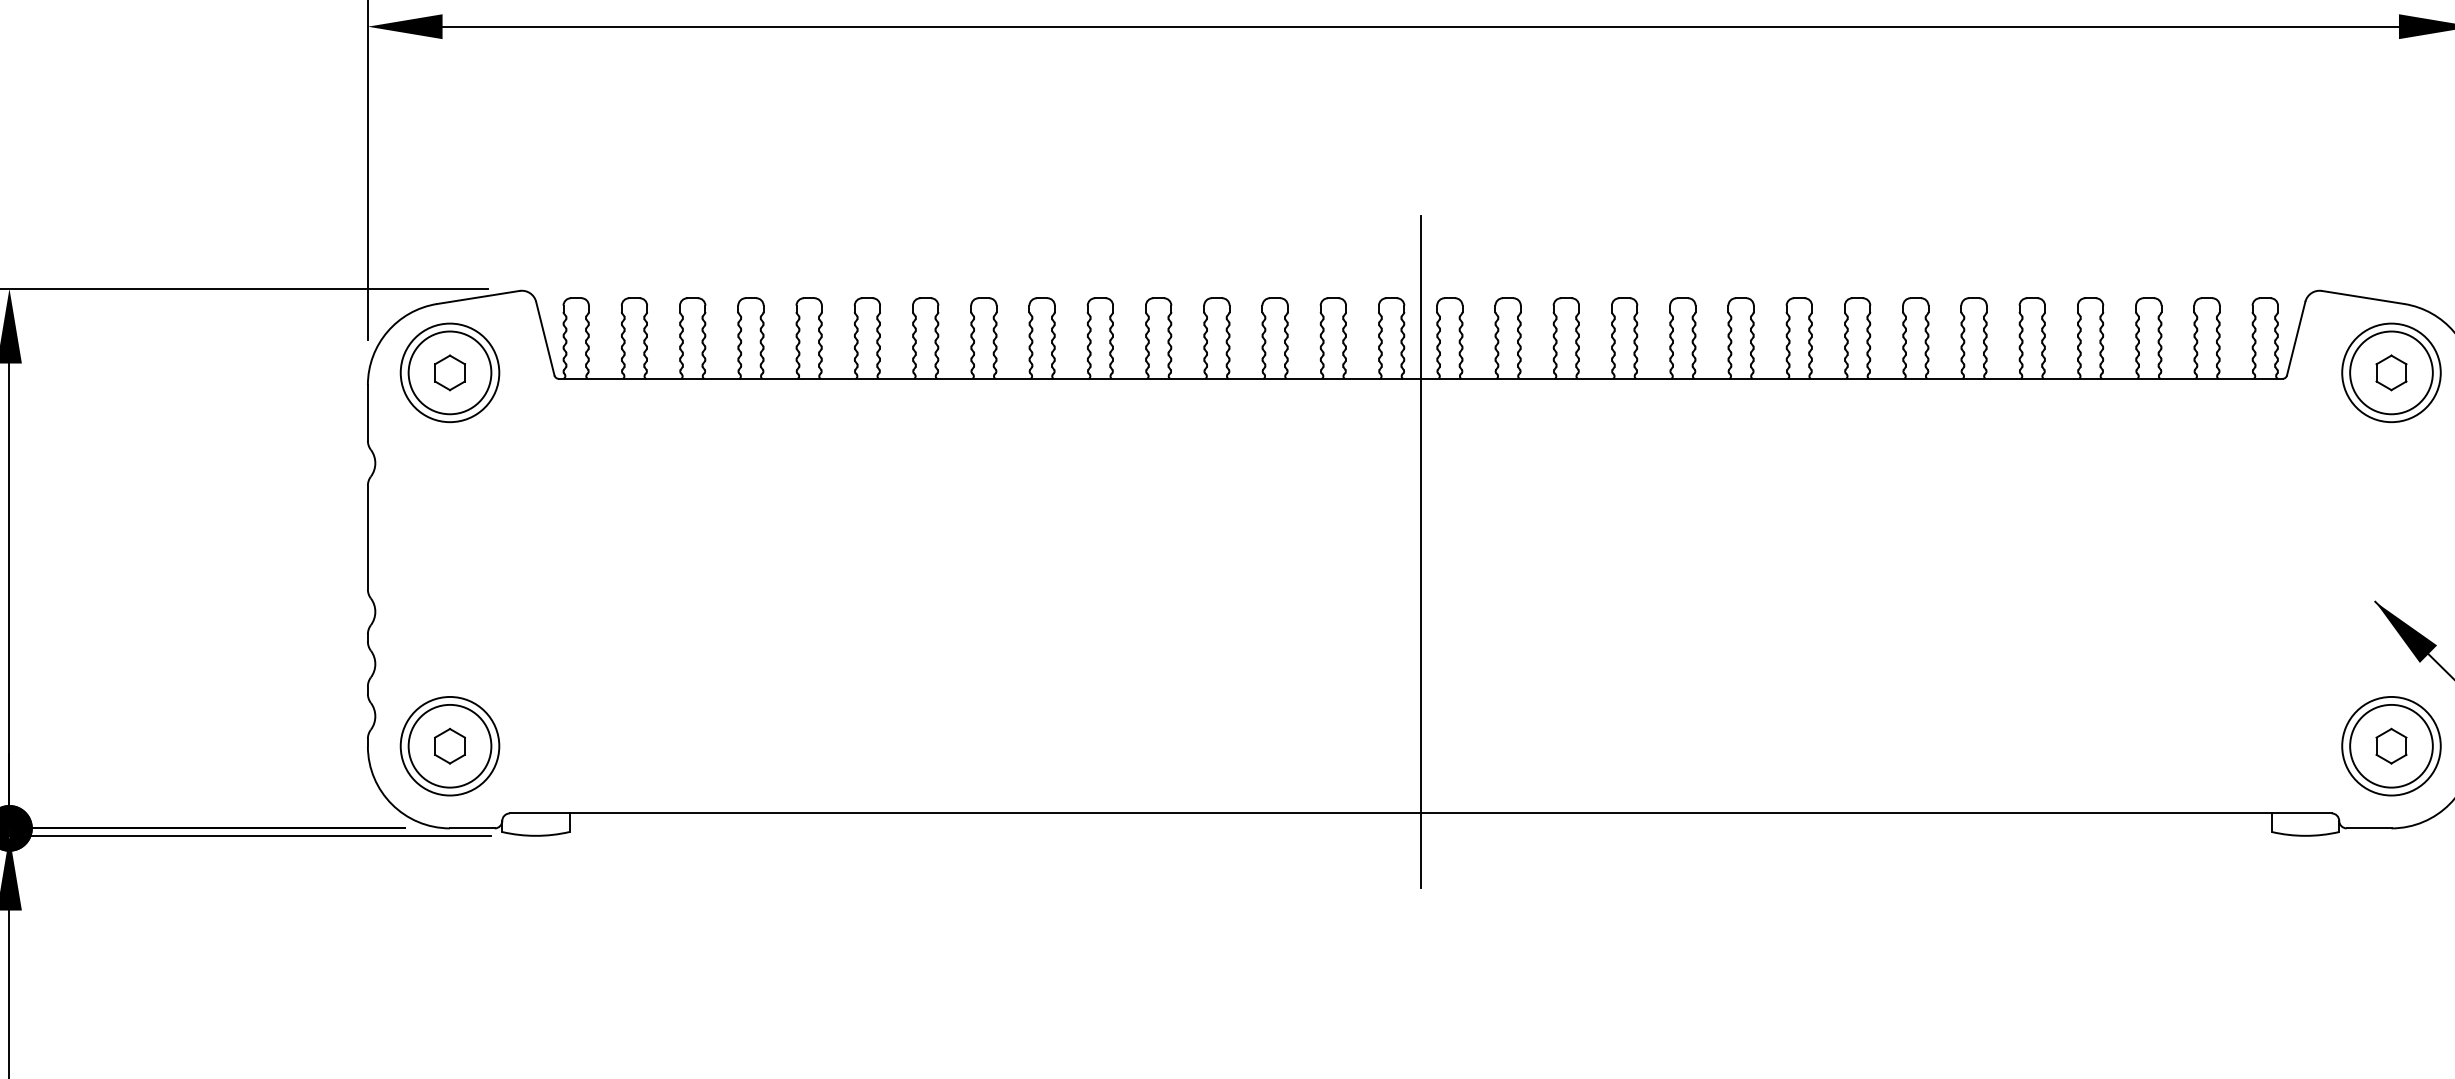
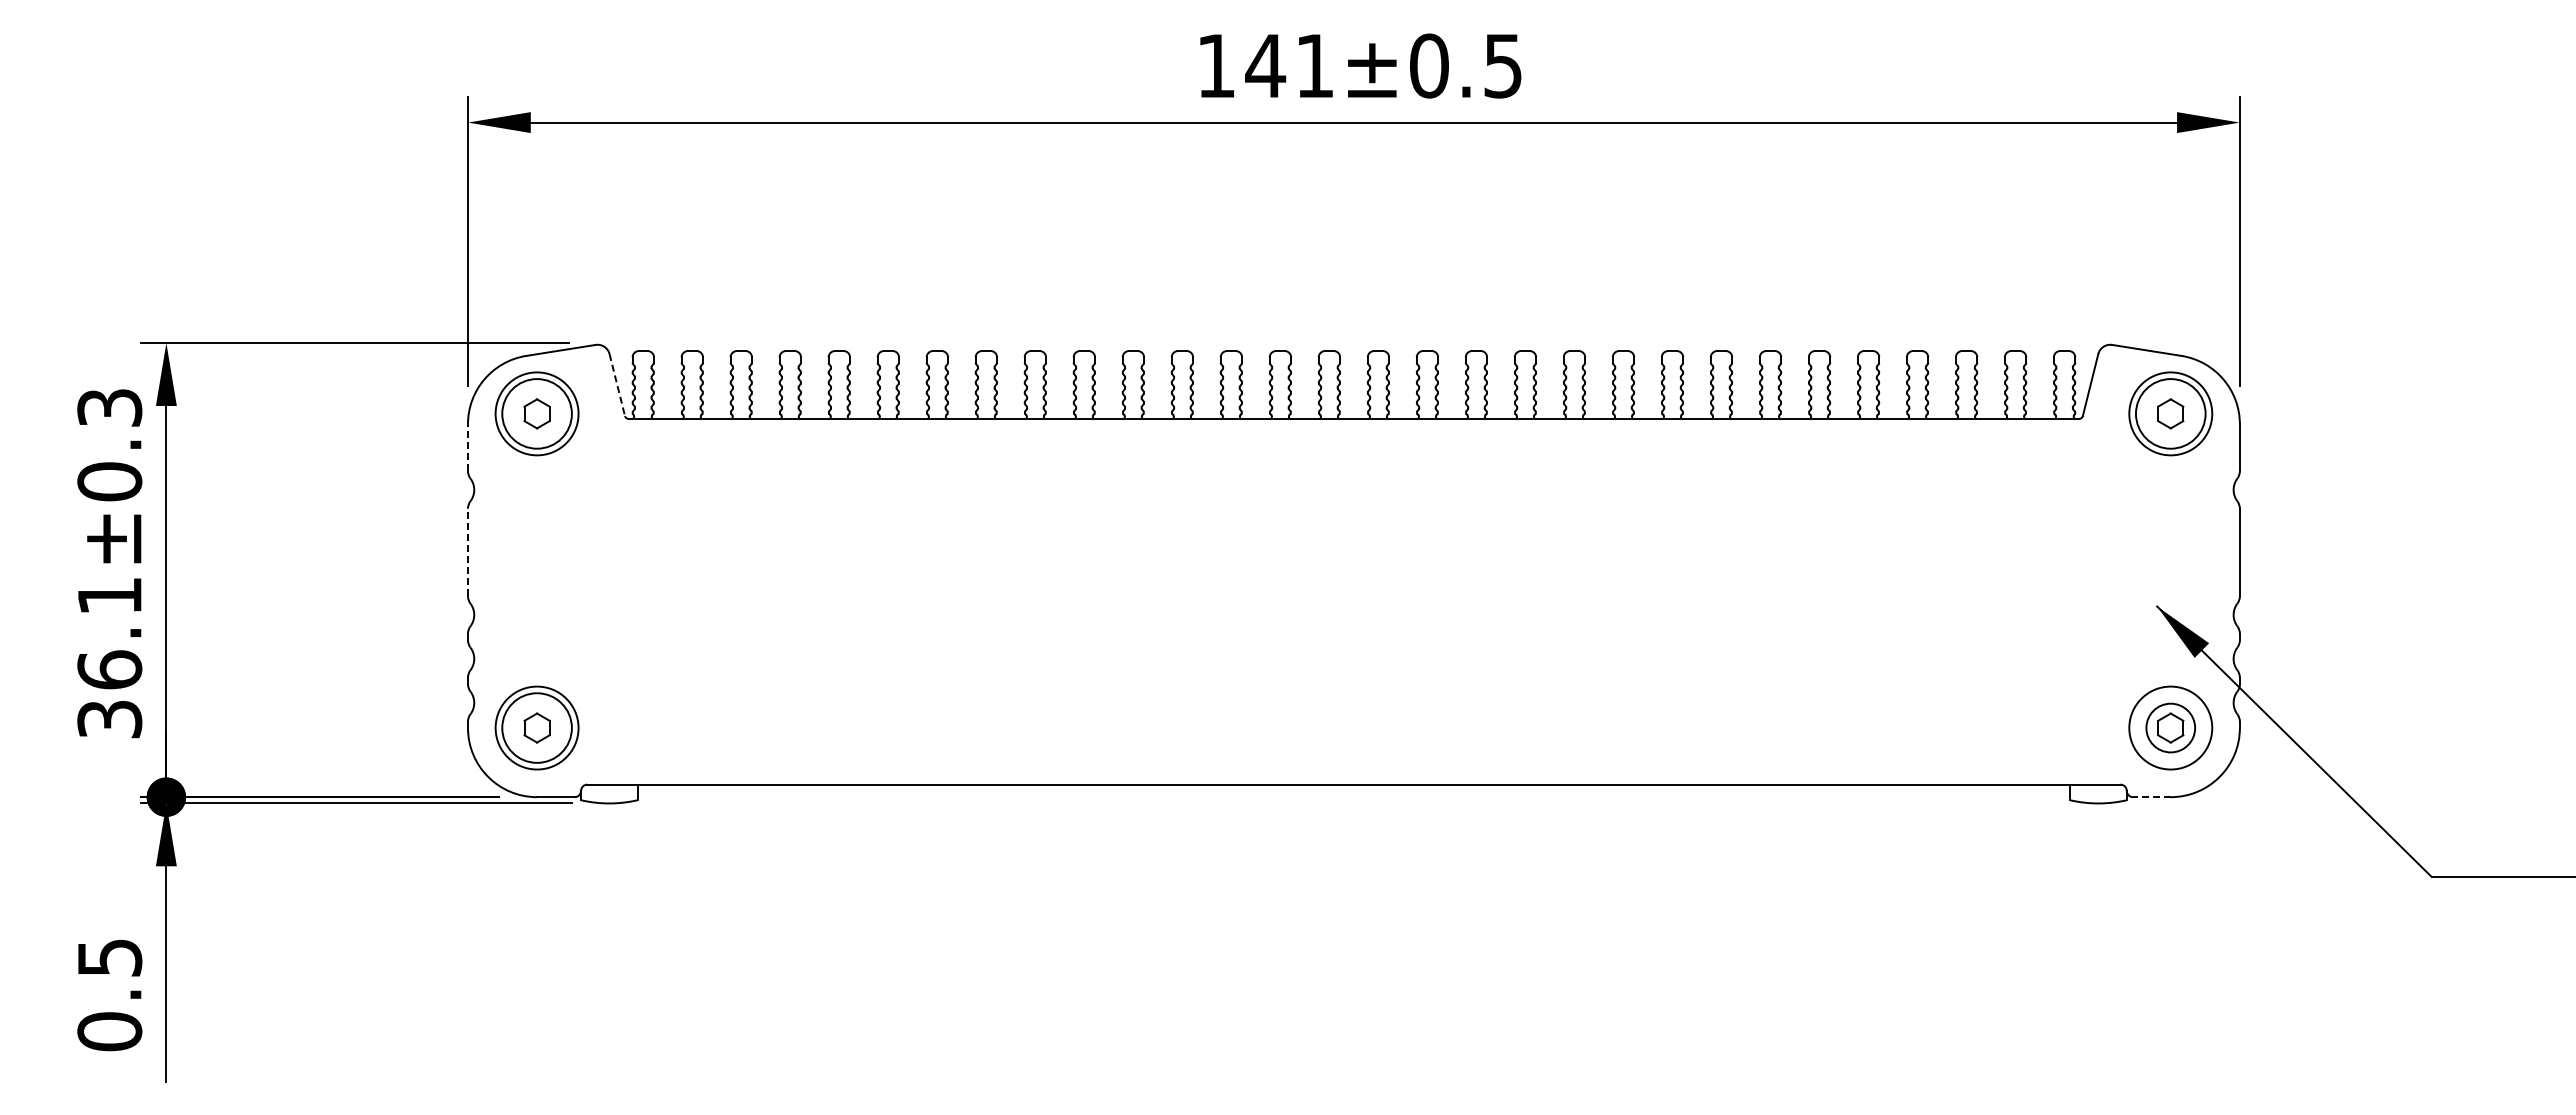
line: (545, 339) -> (617, 385), solid -> dashed
line: (367, 412) -> (467, 447), solid -> dashed
line: (367, 537) -> (467, 552), solid -> dashed
line: (1420, 551) -> (1353, 564), removed
circle: (2391, 745) -> (2170, 727), size x0.7
line: (2368, 828) -> (2151, 797), solid -> dashed

